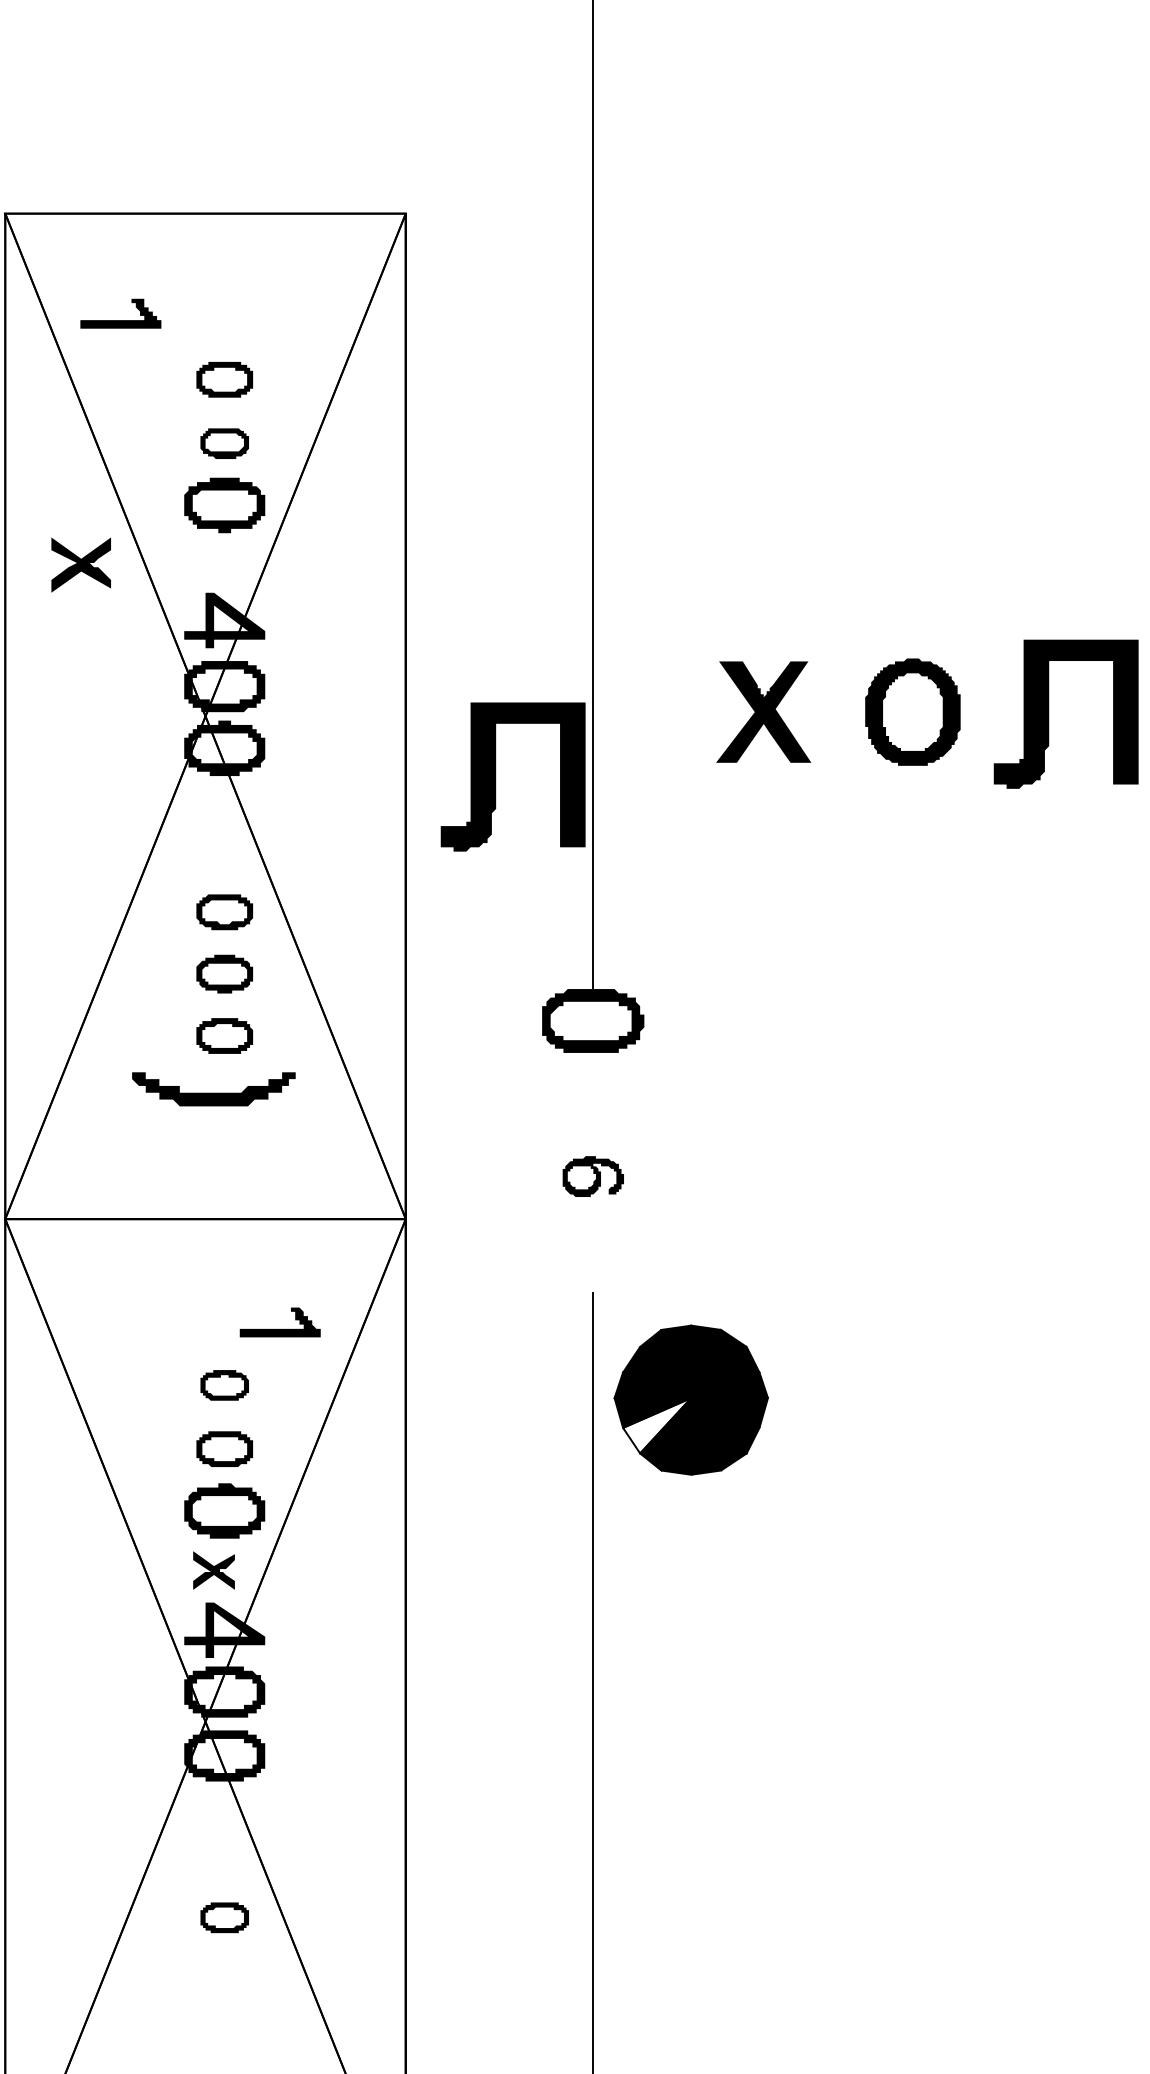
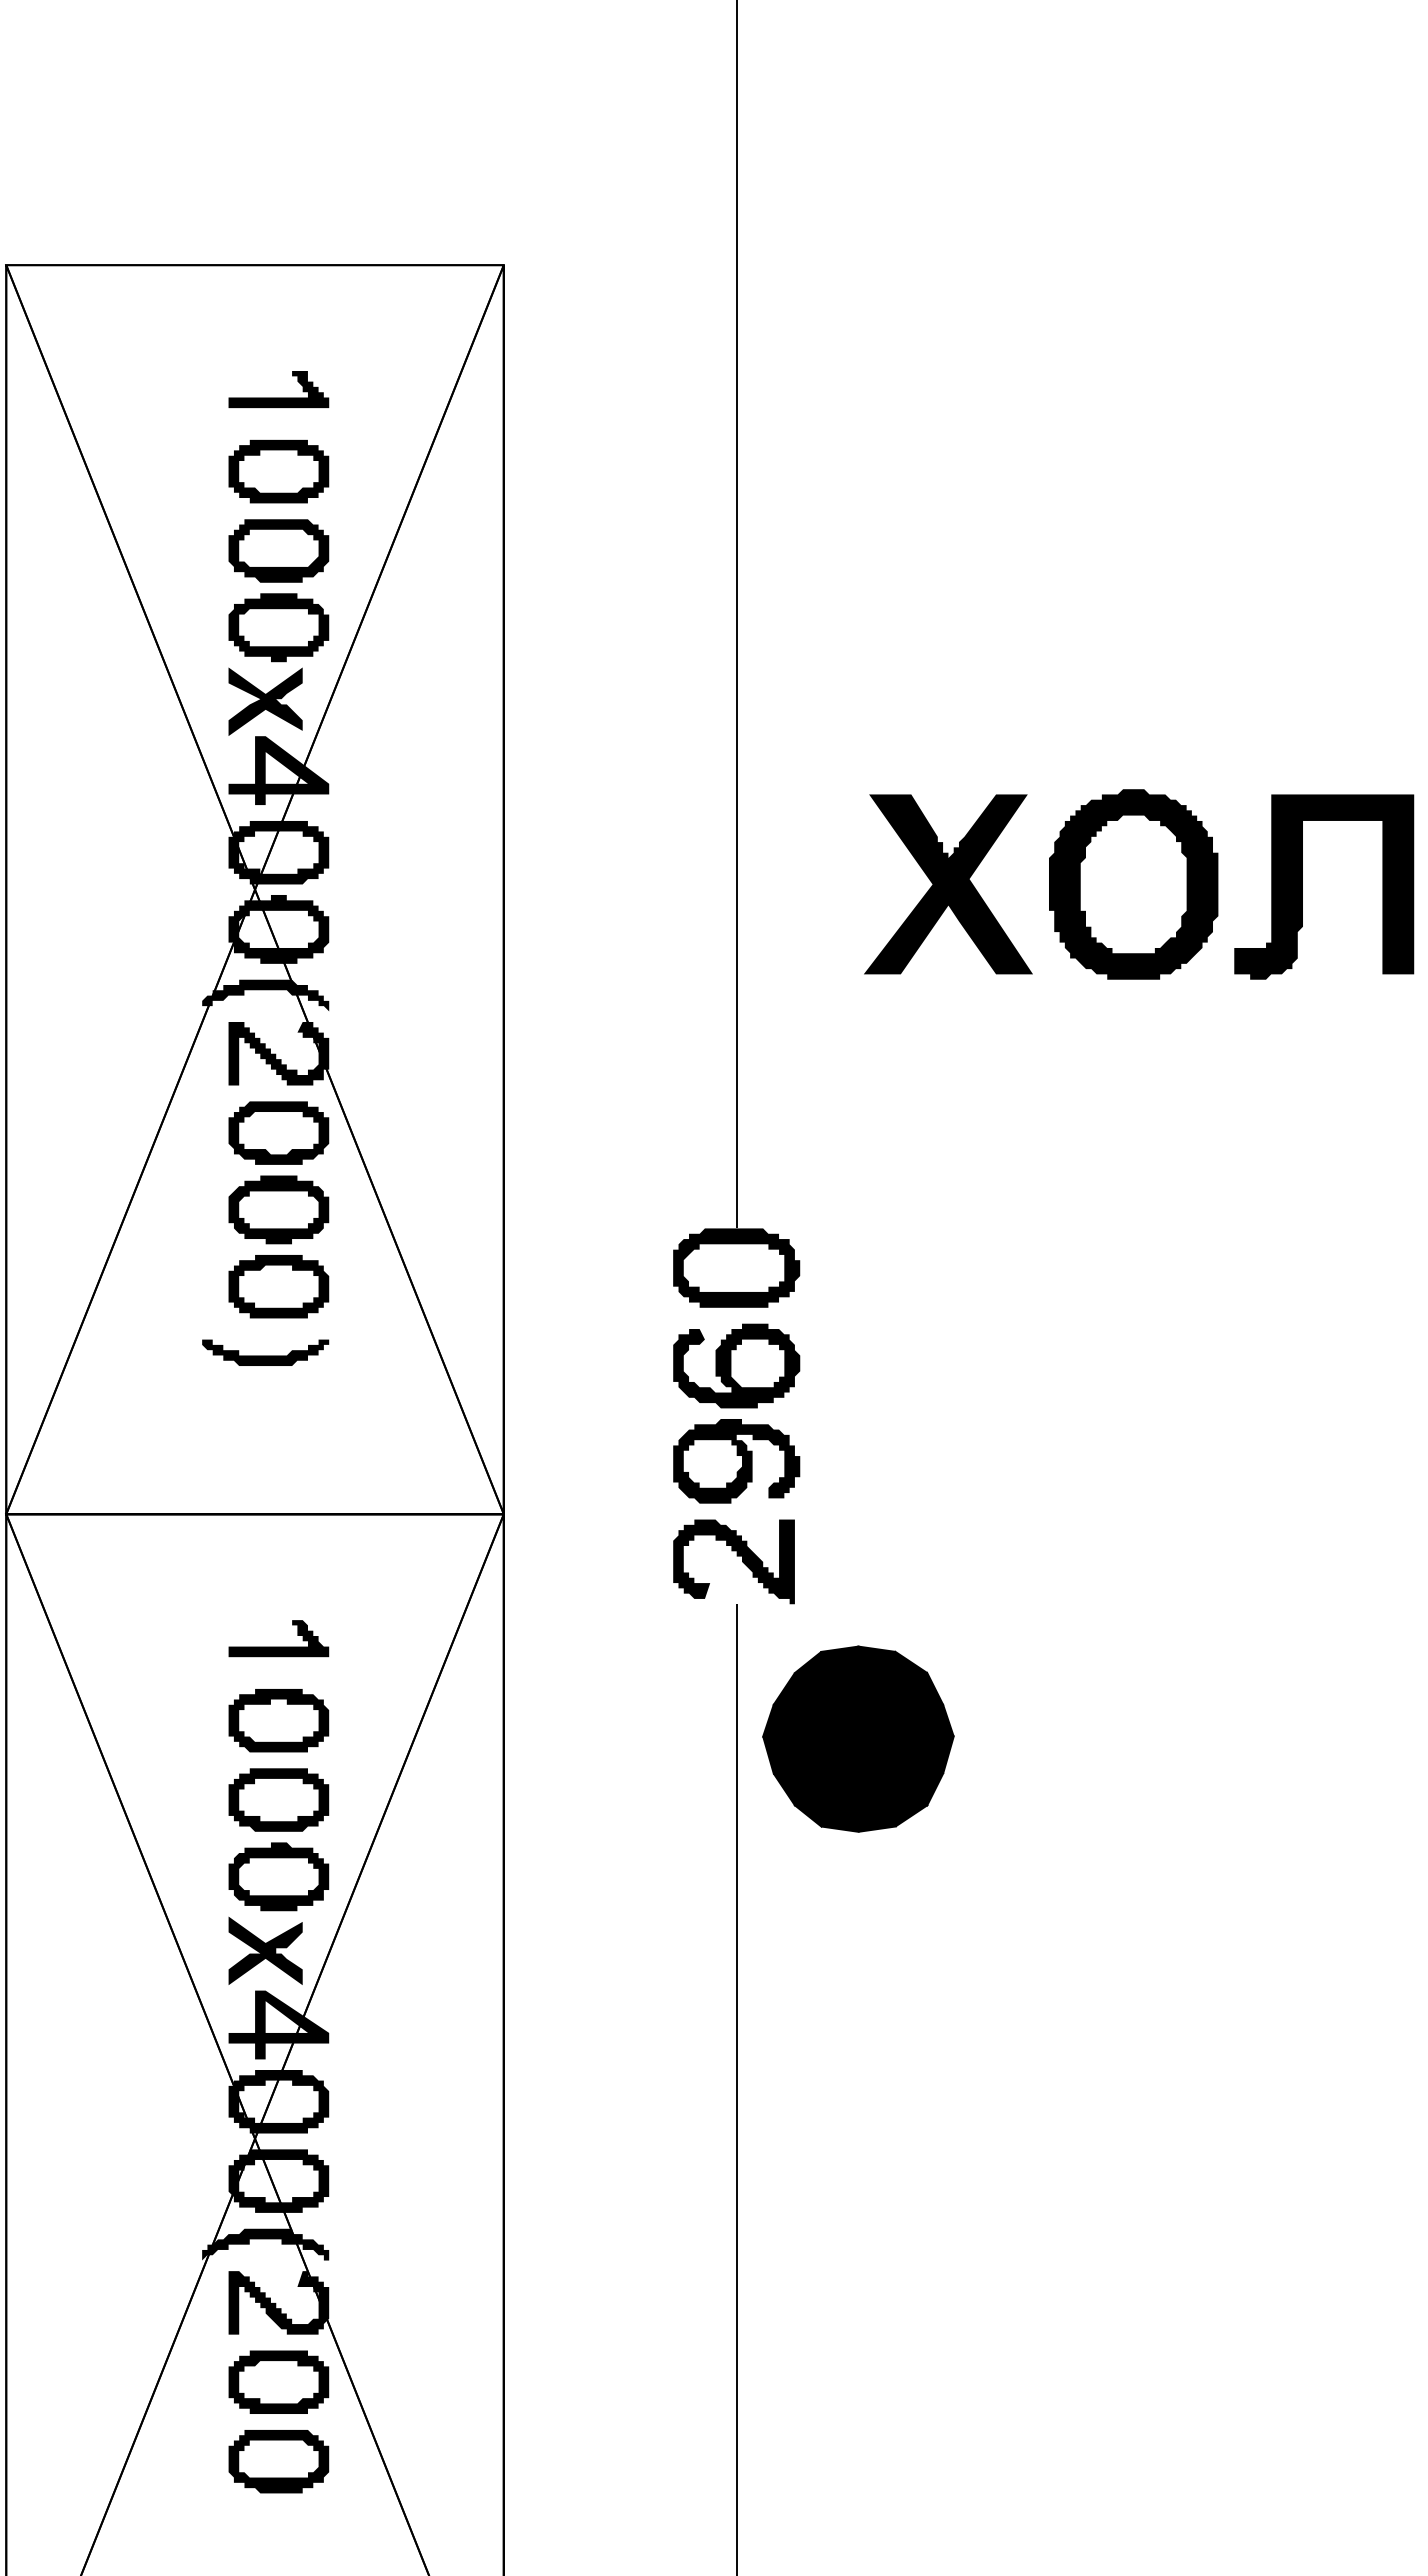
part: (120, 320) -> (278, 397), moved
part: (224, 379) -> (278, 471), size x1.43
part: (224, 443) -> (278, 550), size x1.67
part: (81, 564) -> (265, 701), moved
part: (763, 712) -> (948, 884), size x1.43
part: (912, 712) -> (1133, 884), size x1.43
part: (495, 776) -> (615, 964), removed
fill: (213, 801) -> (265, 995), added
fill: (224, 848) -> (278, 1053), added
part: (224, 911) -> (278, 1132), size x1.43
part: (224, 973) -> (278, 1209), size x1.43
part: (224, 1035) -> (278, 1286), size x1.43
part: (213, 1088) -> (265, 1352), size x0.62
part: (593, 1099) -> (736, 1365), added
part: (593, 1176) -> (736, 1461), size x1.67
part: (590, 1257) -> (733, 1561), added
part: (279, 1328) -> (278, 1646), moved
part: (224, 1385) -> (278, 1720), size x1.67
fill: (656, 1425) -> (815, 1770), added
part: (224, 1448) -> (278, 1799), size x1.43
part: (213, 1570) -> (265, 1950), size x1.43
fill: (213, 1806) -> (265, 2244), added
fill: (224, 1853) -> (278, 2302), added
part: (224, 1917) -> (278, 2381), size x1.67
part: (224, 1981) -> (278, 2461), added

